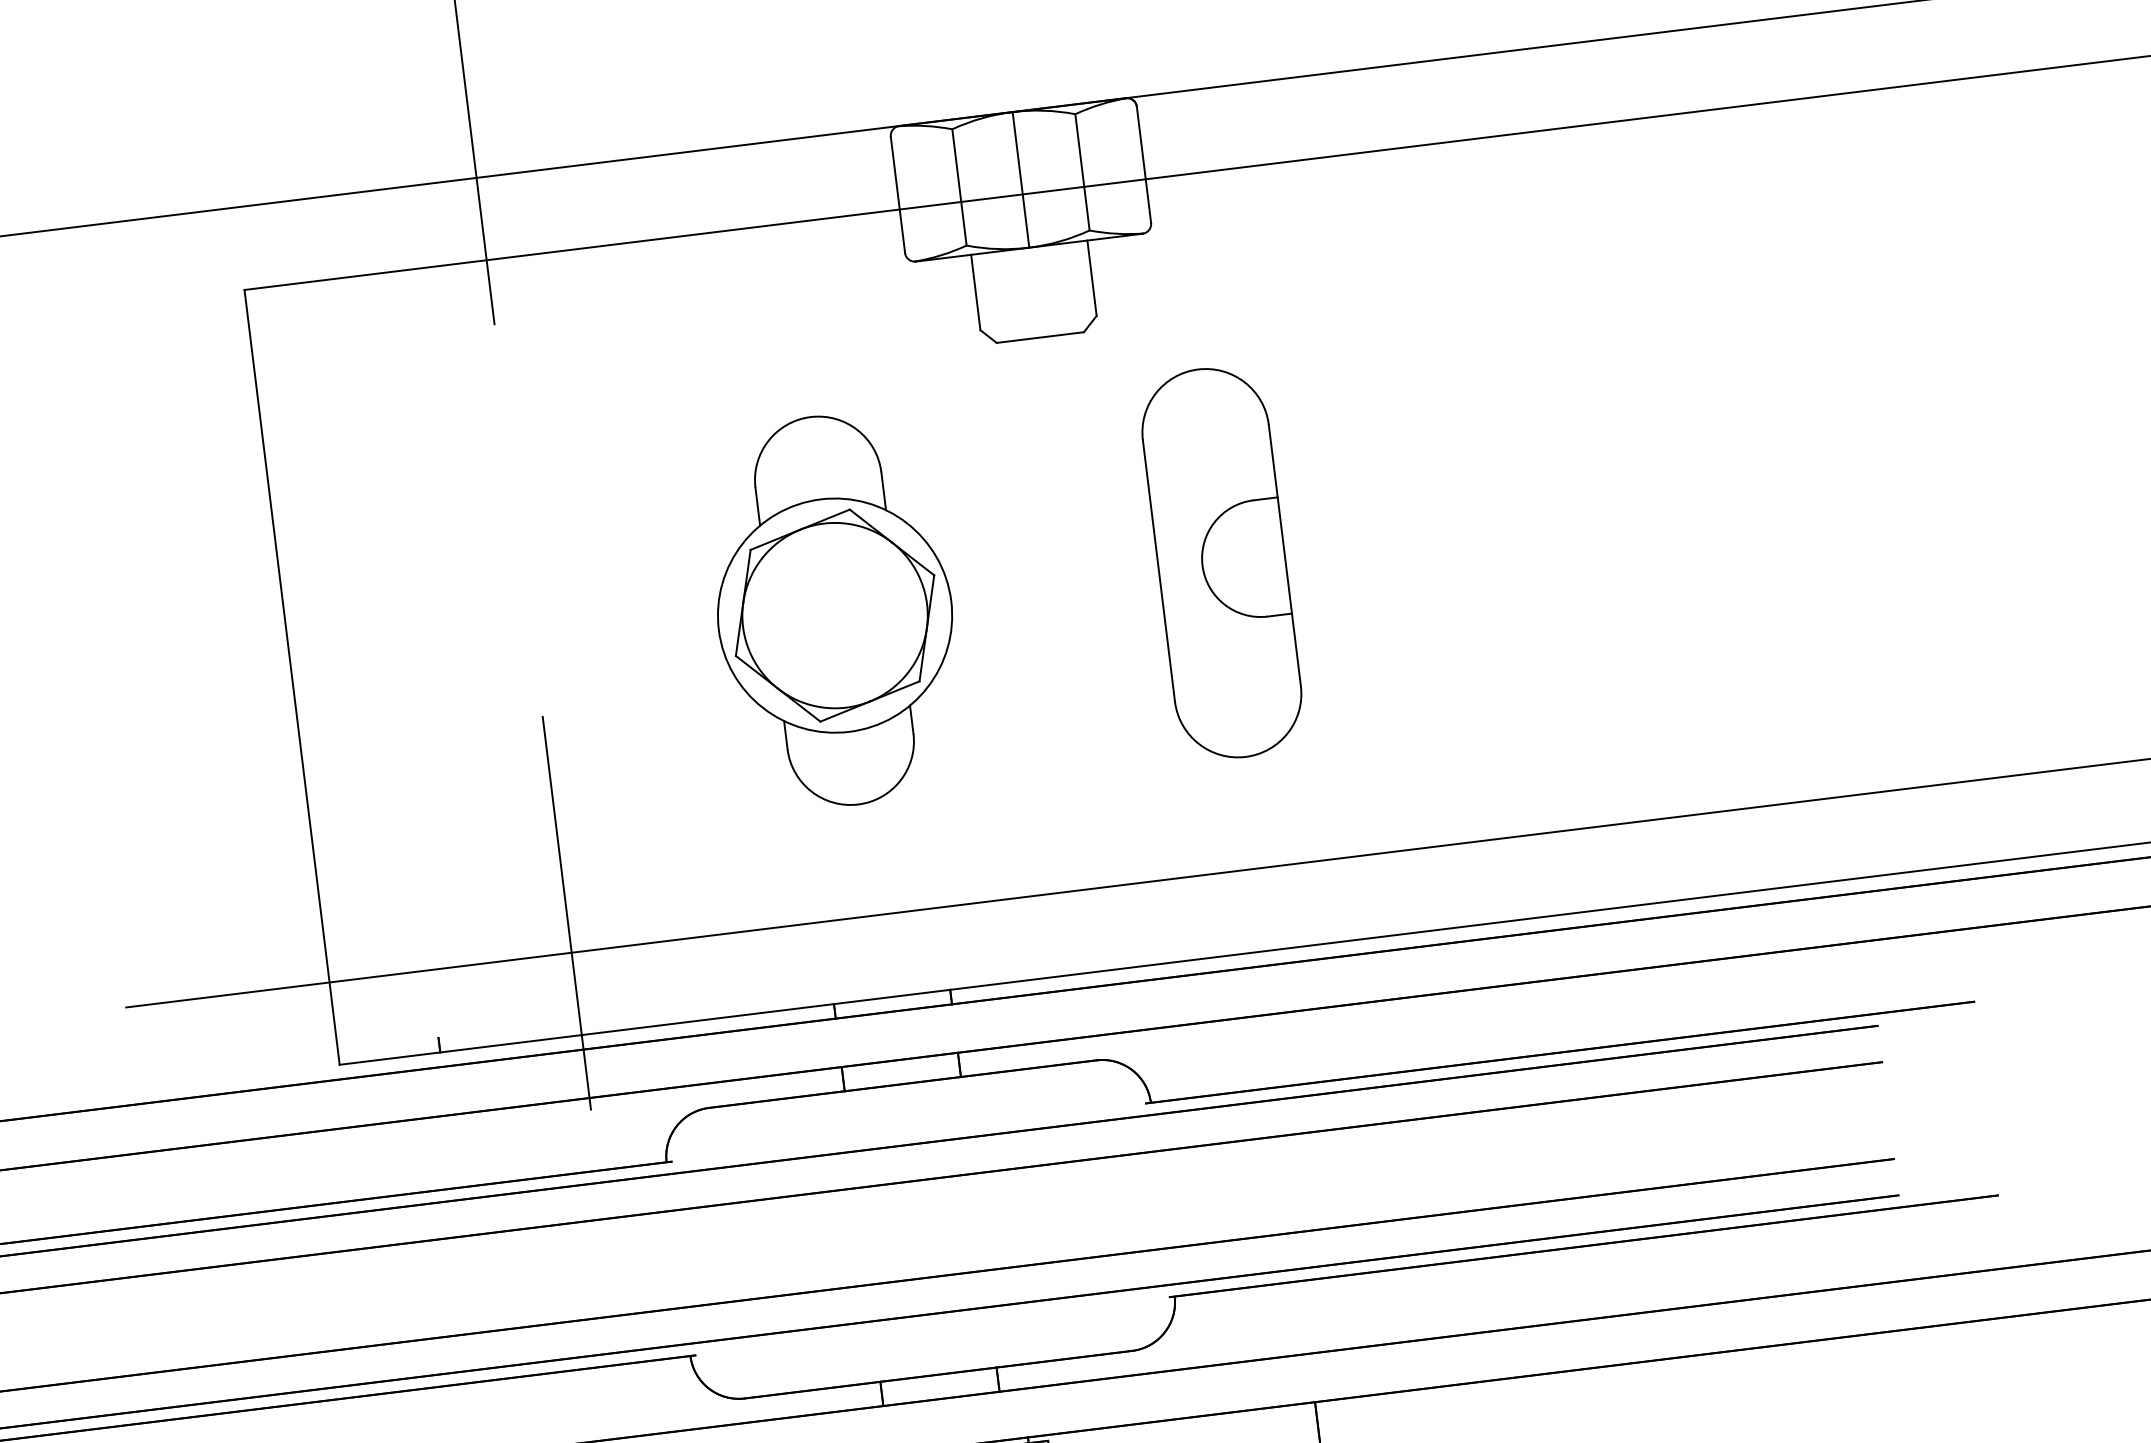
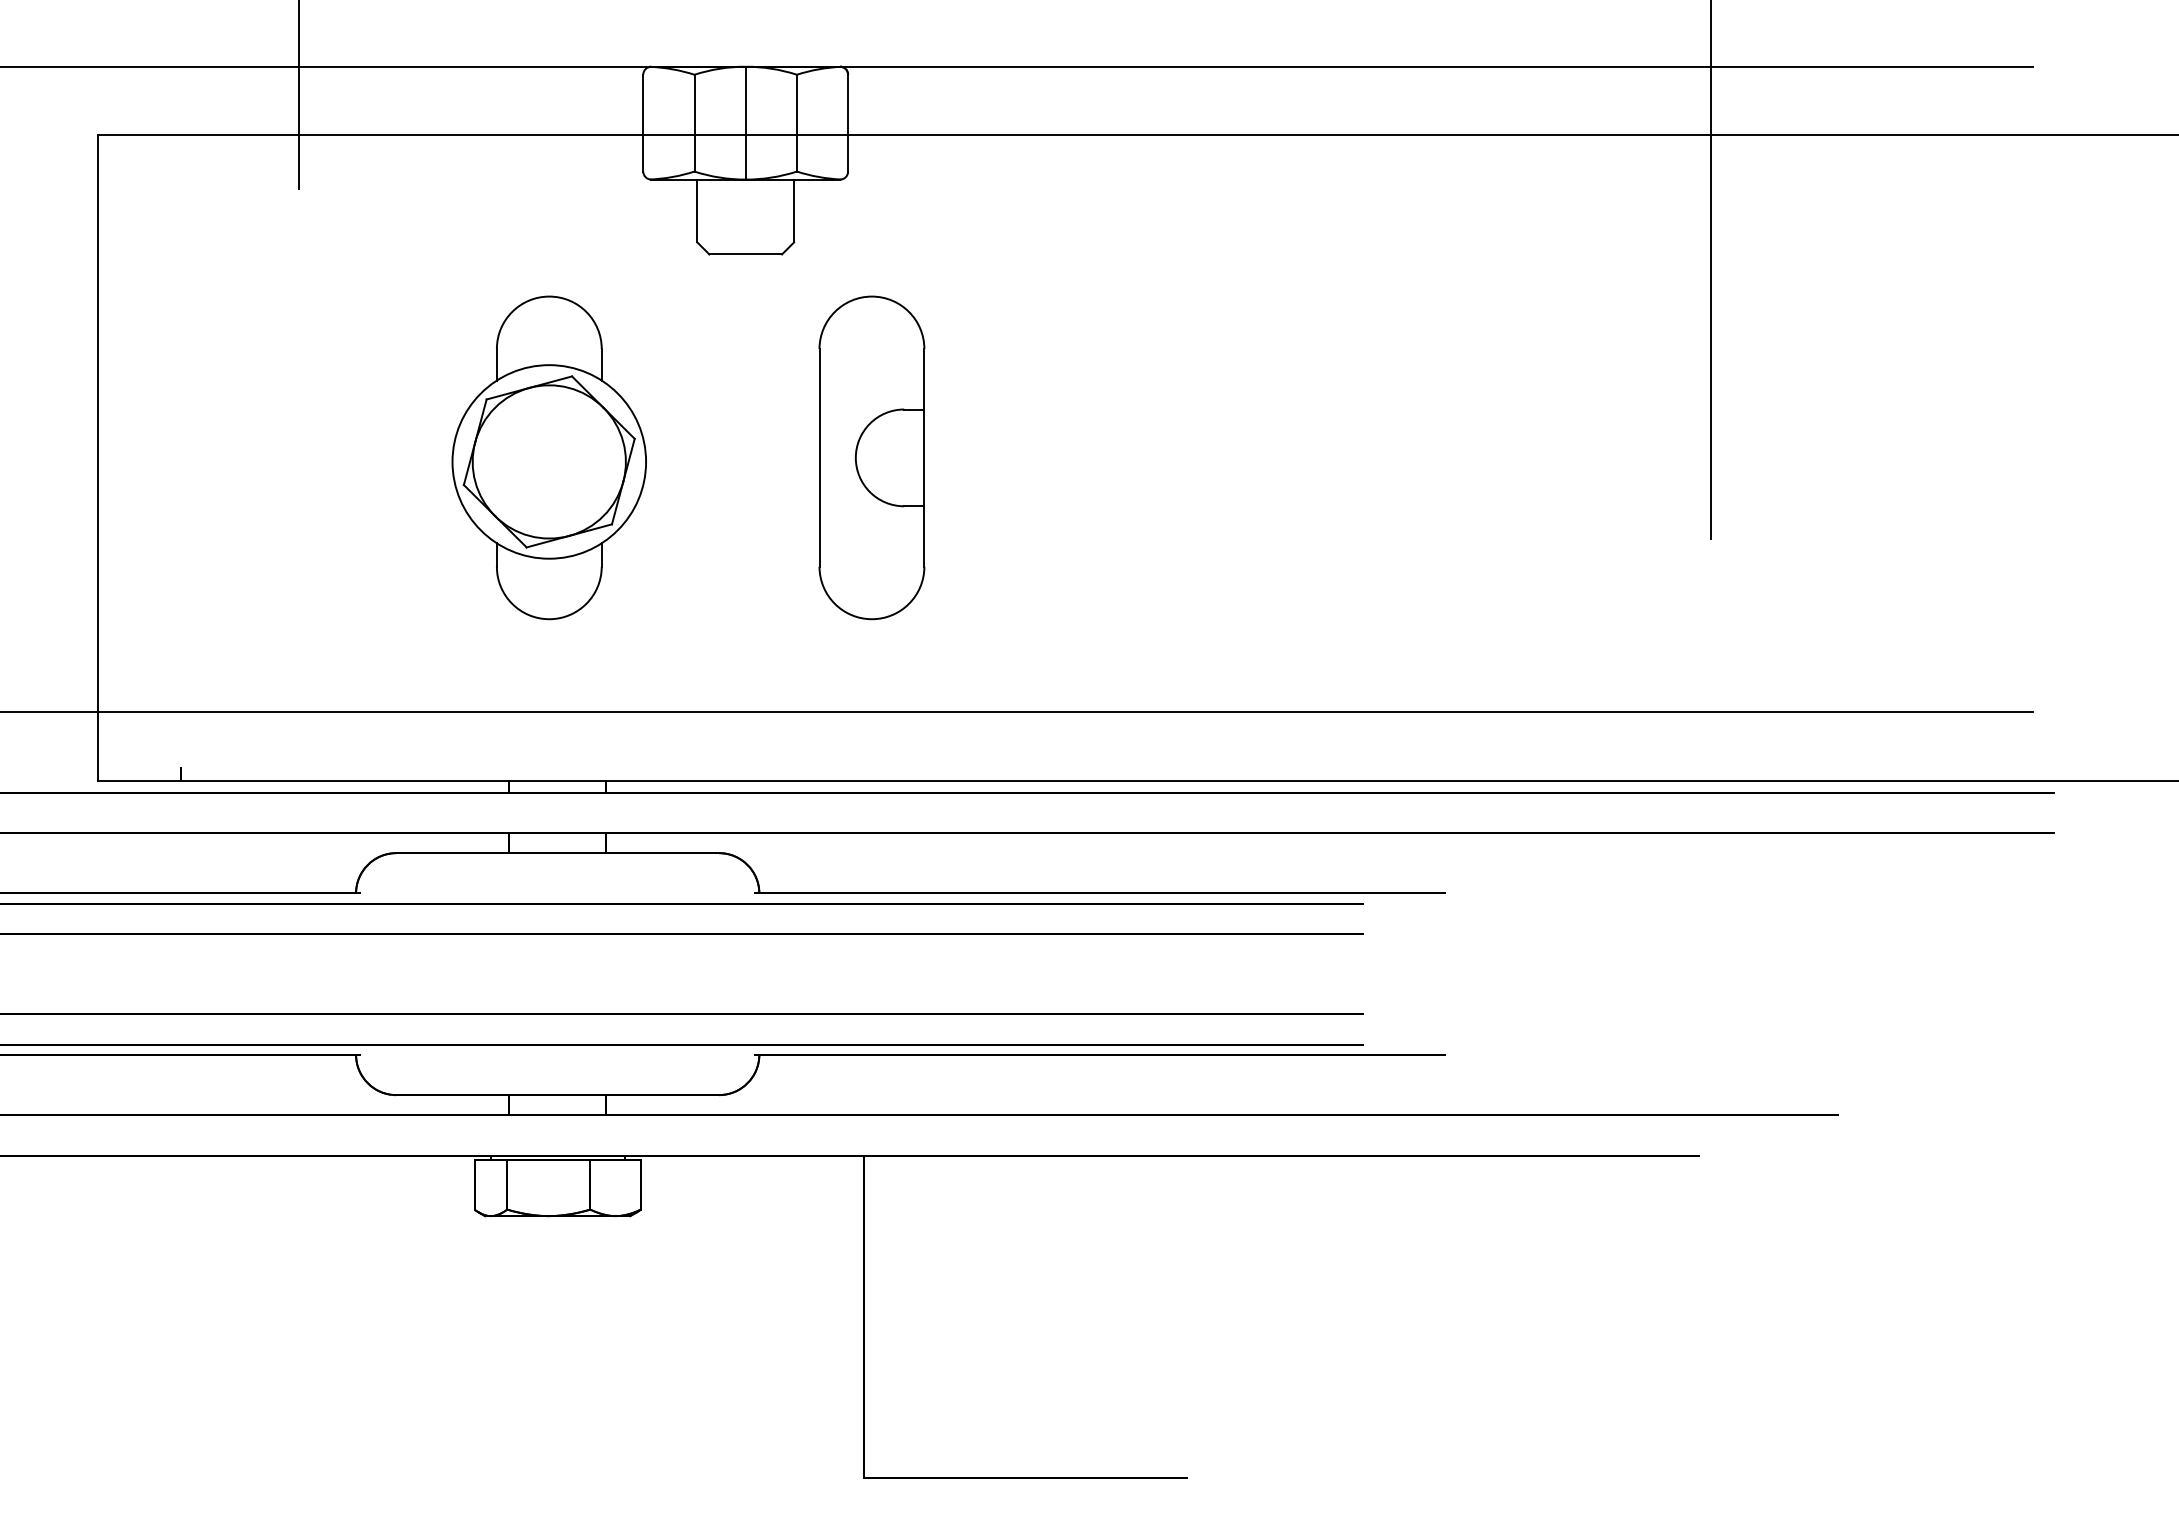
line: (567, 912) -> (299, 678), removed

